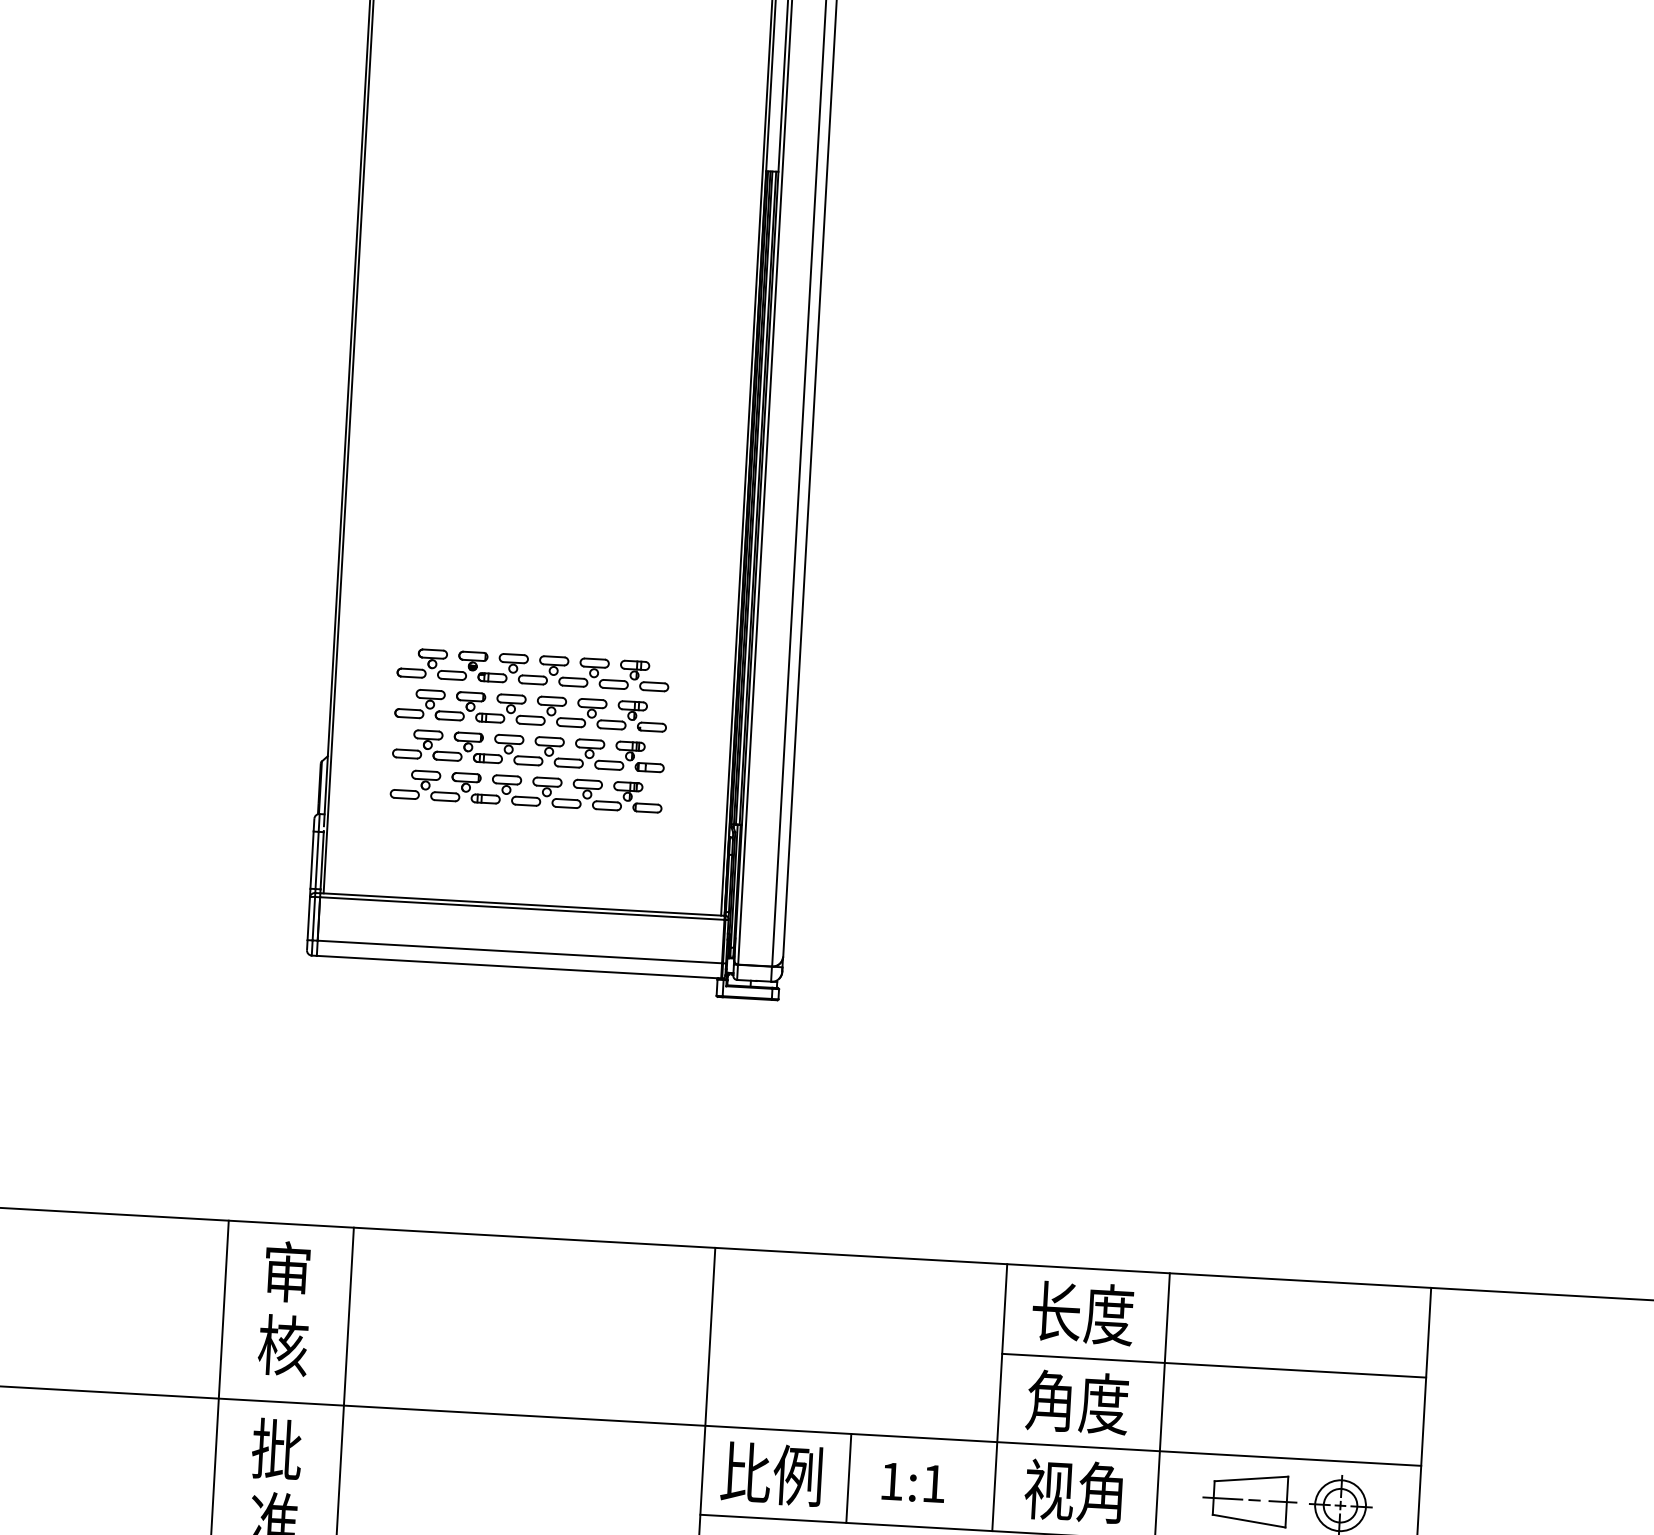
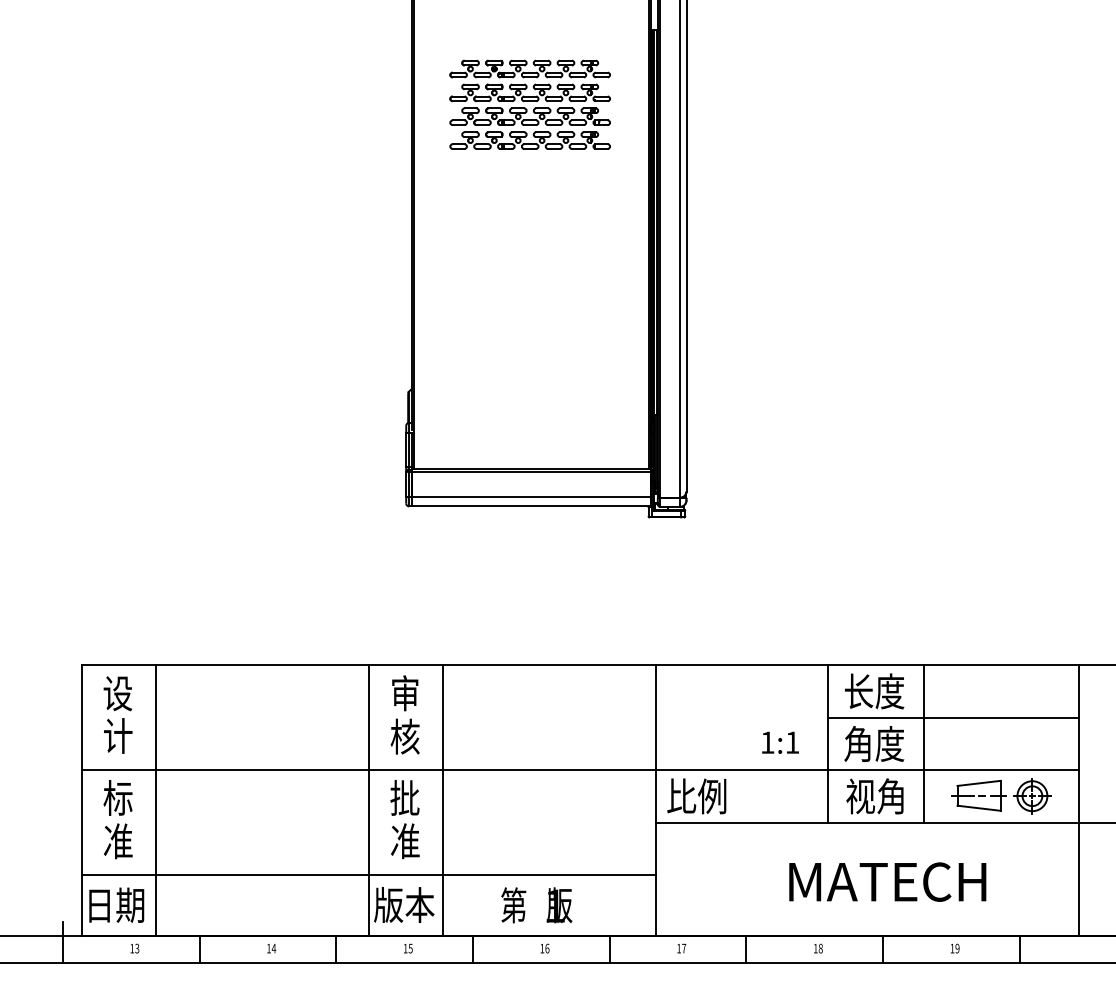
part: (528, 729) -> (529, 104), moved
line: (849, 1478) -> (742, 796), removed
text: (913, 1482) -> (780, 742), moved

